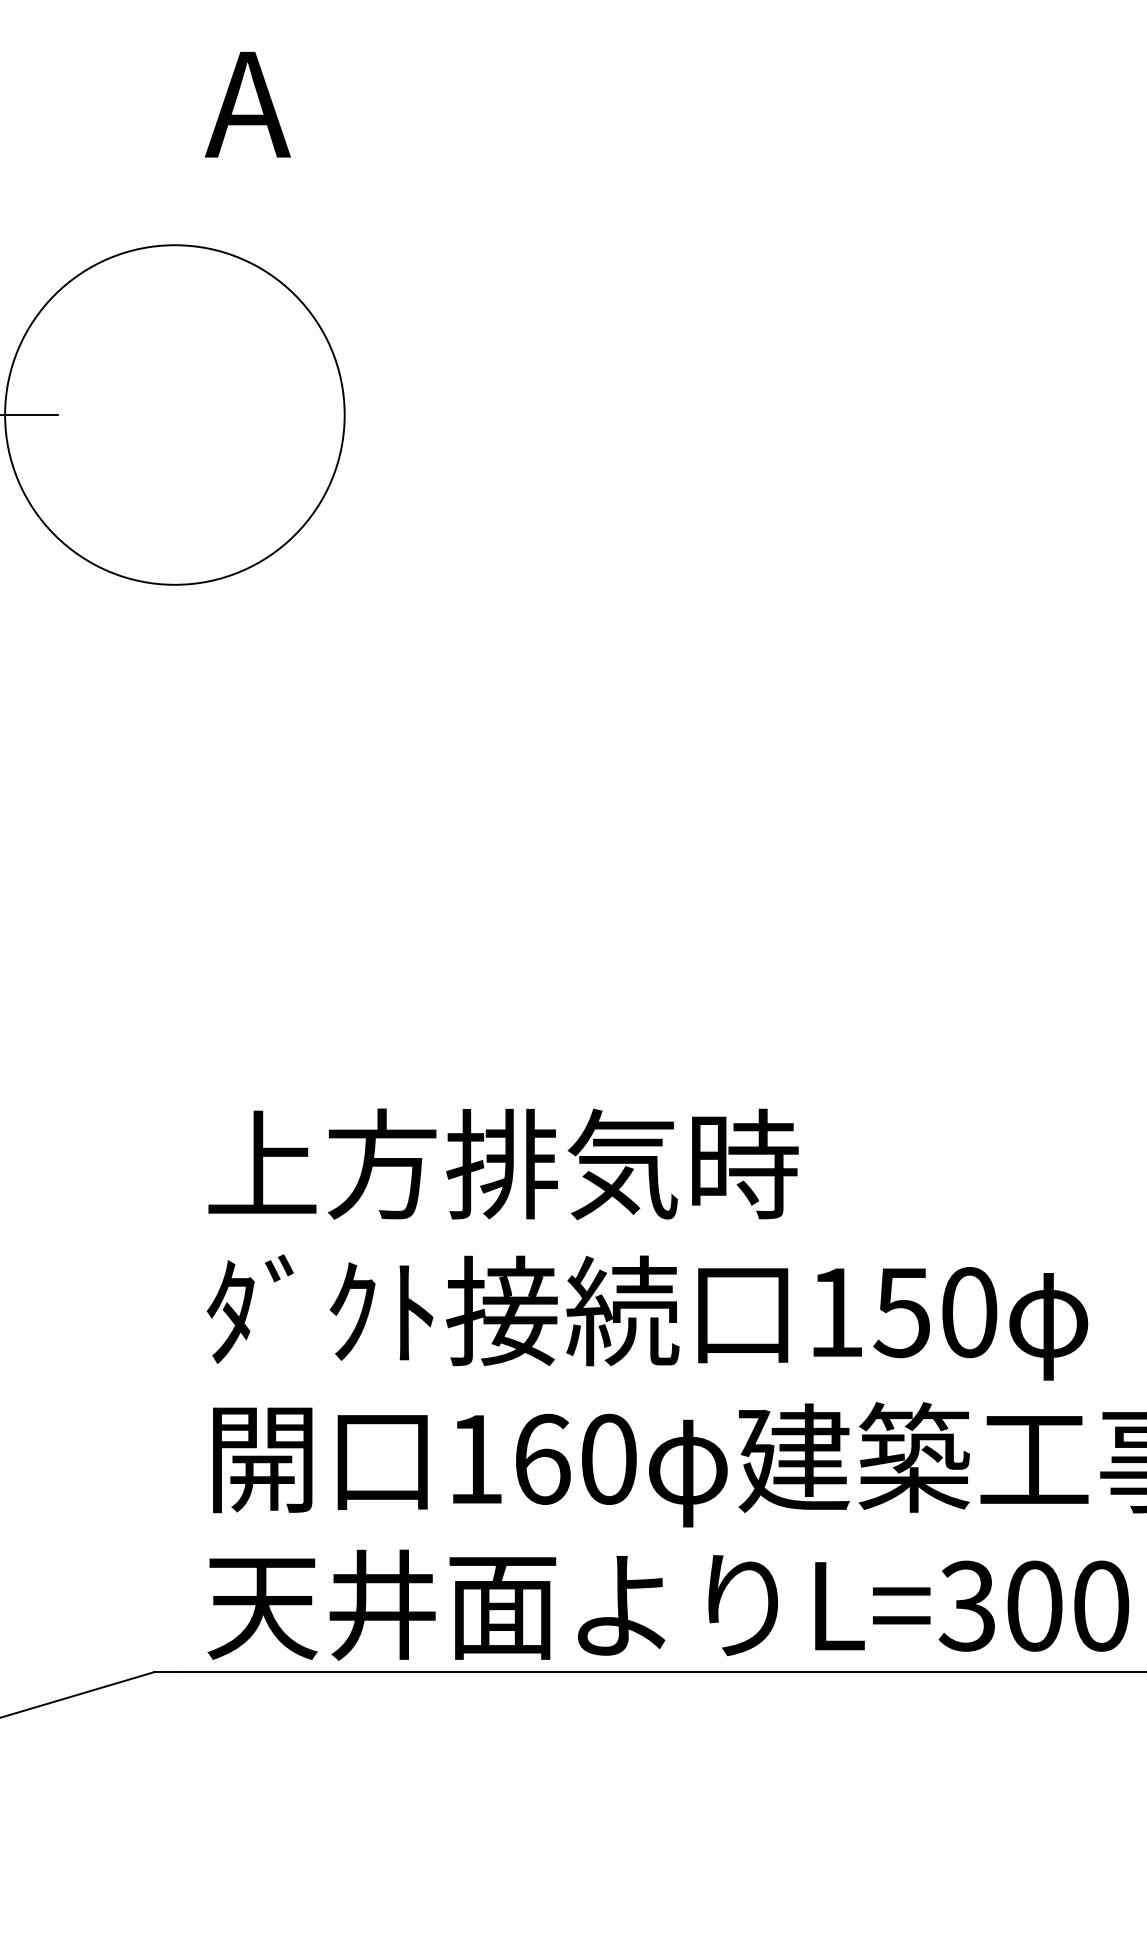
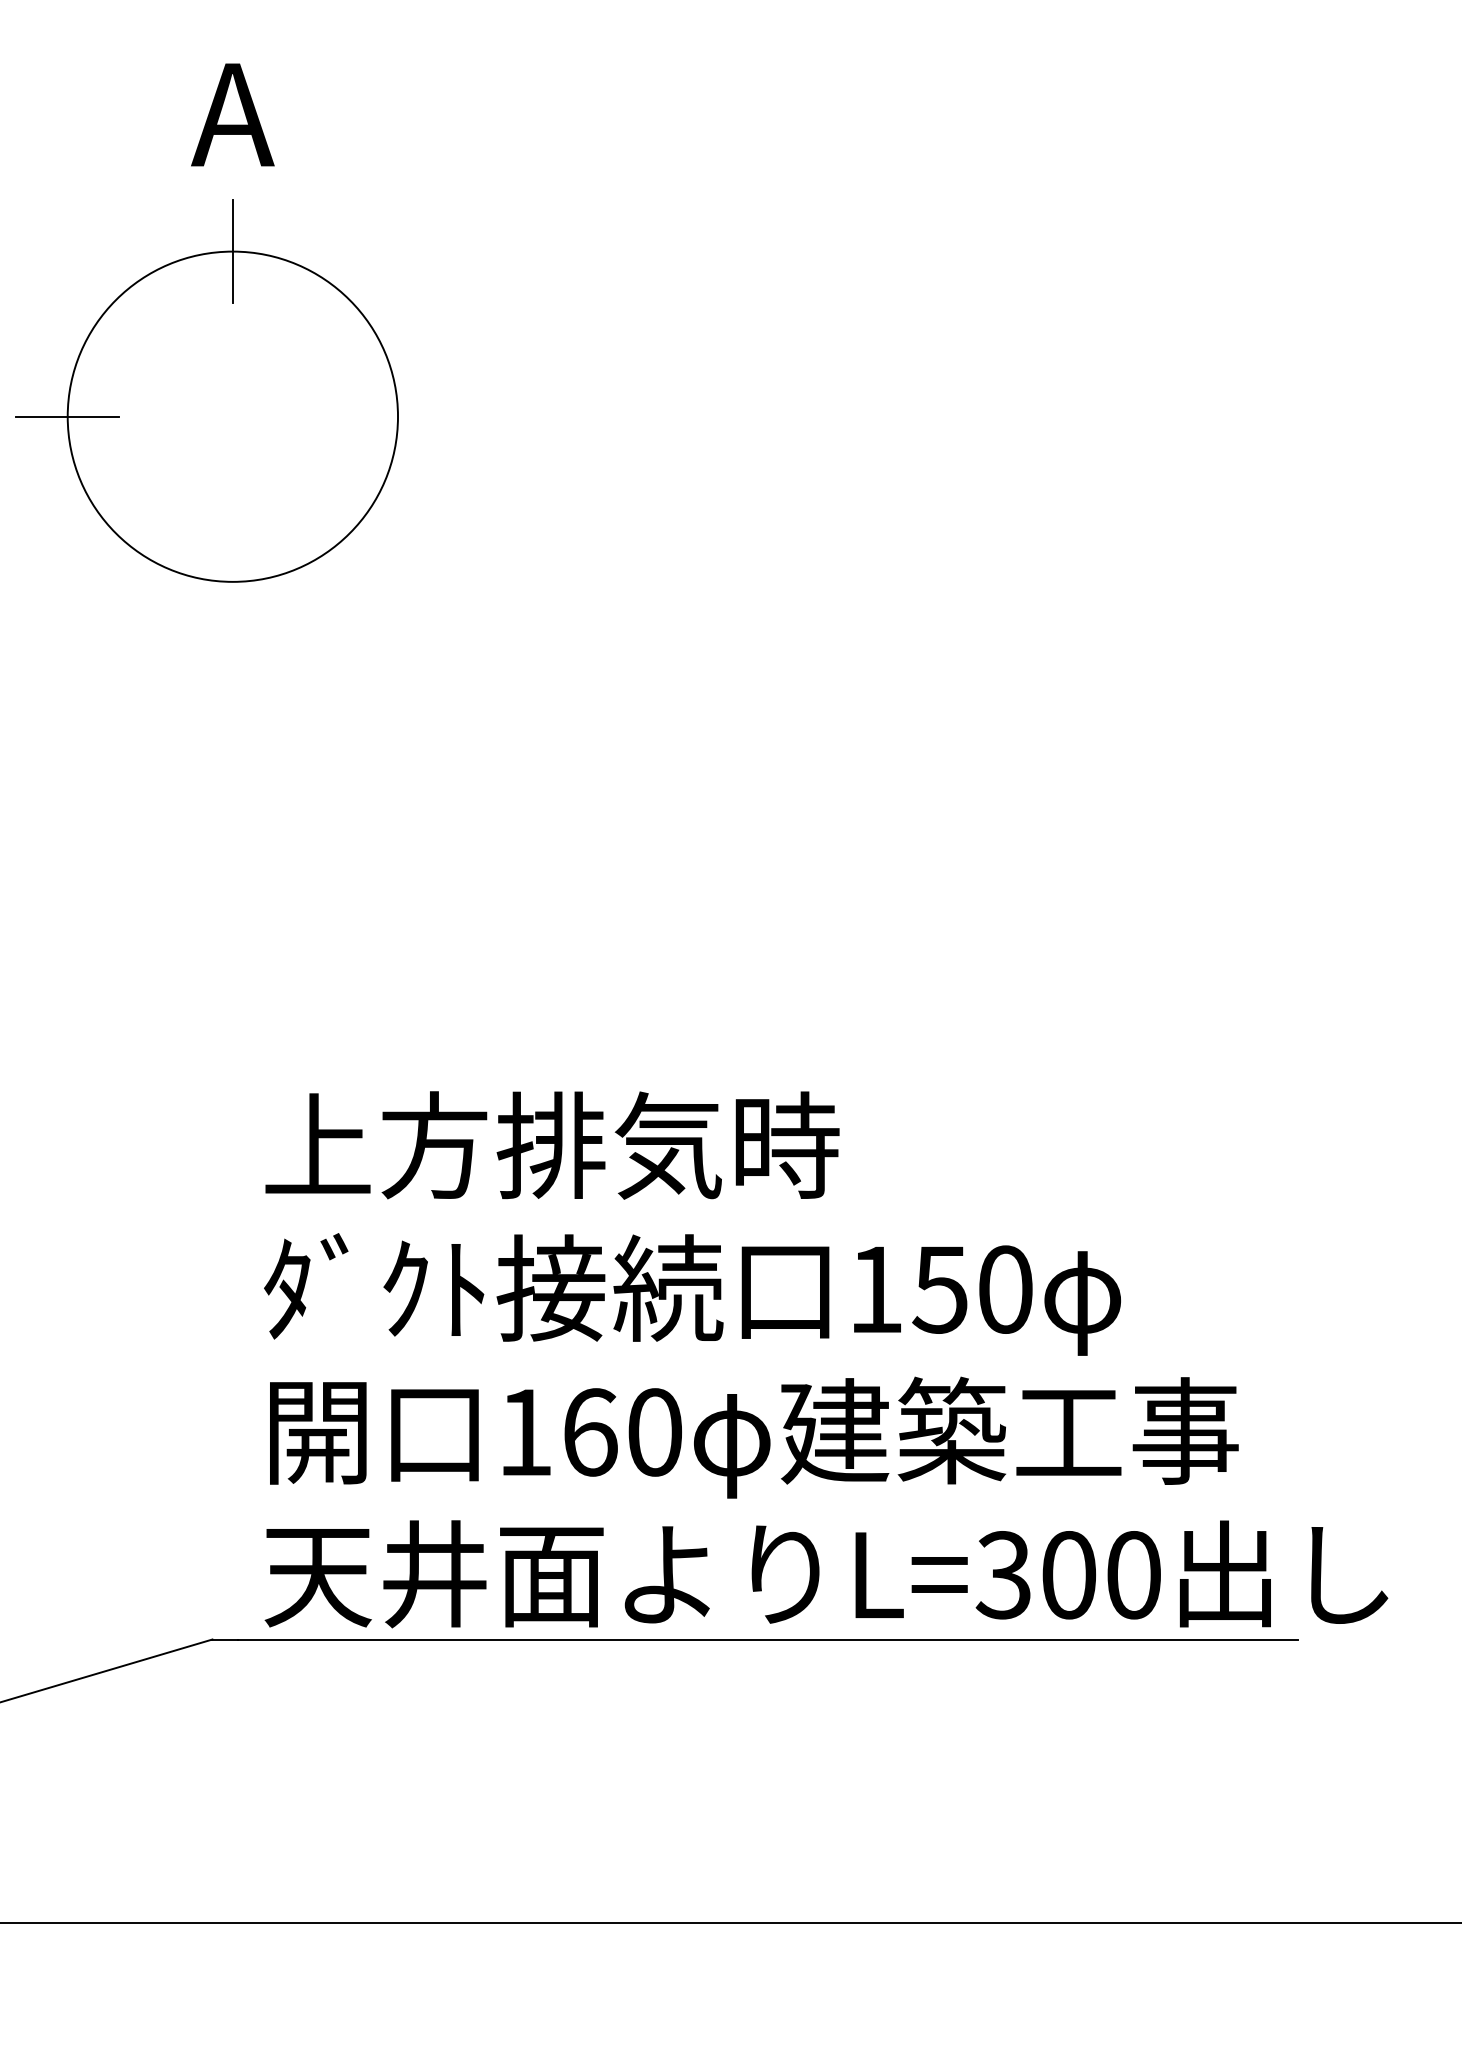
text: (247, 104) -> (232, 114), moved
line: (174, 245) -> (232, 251), added

